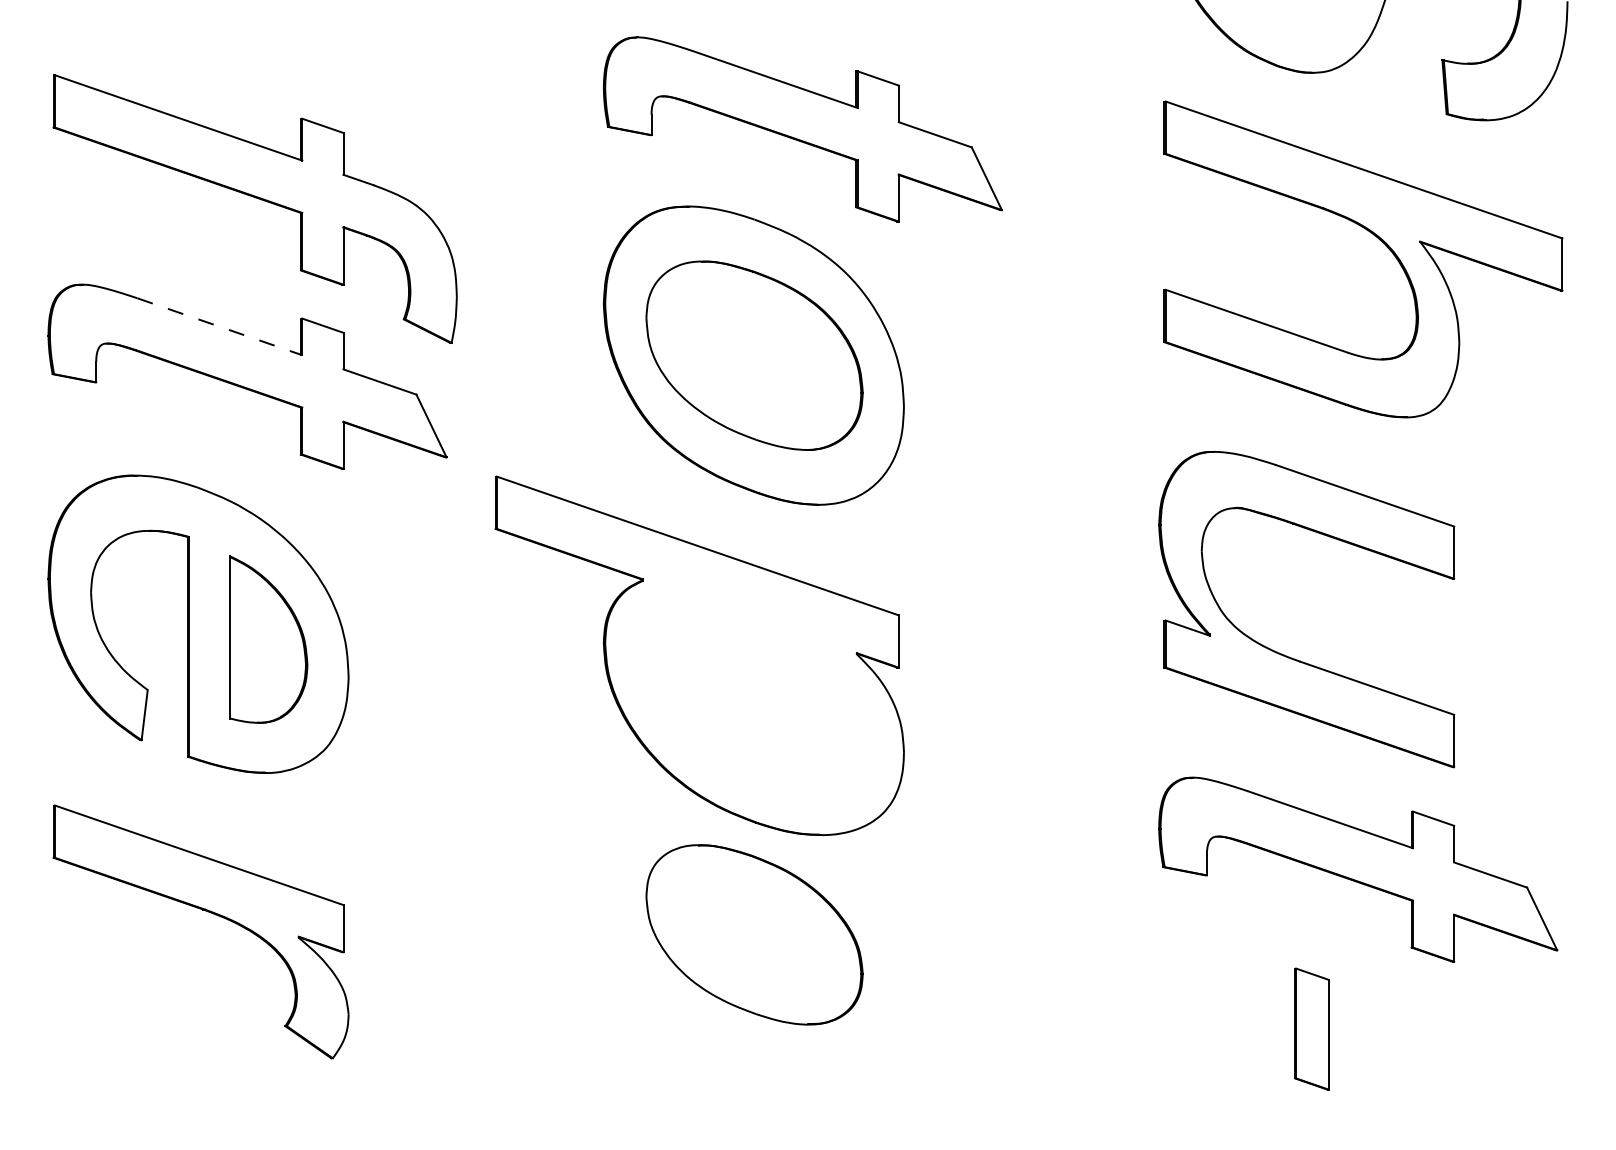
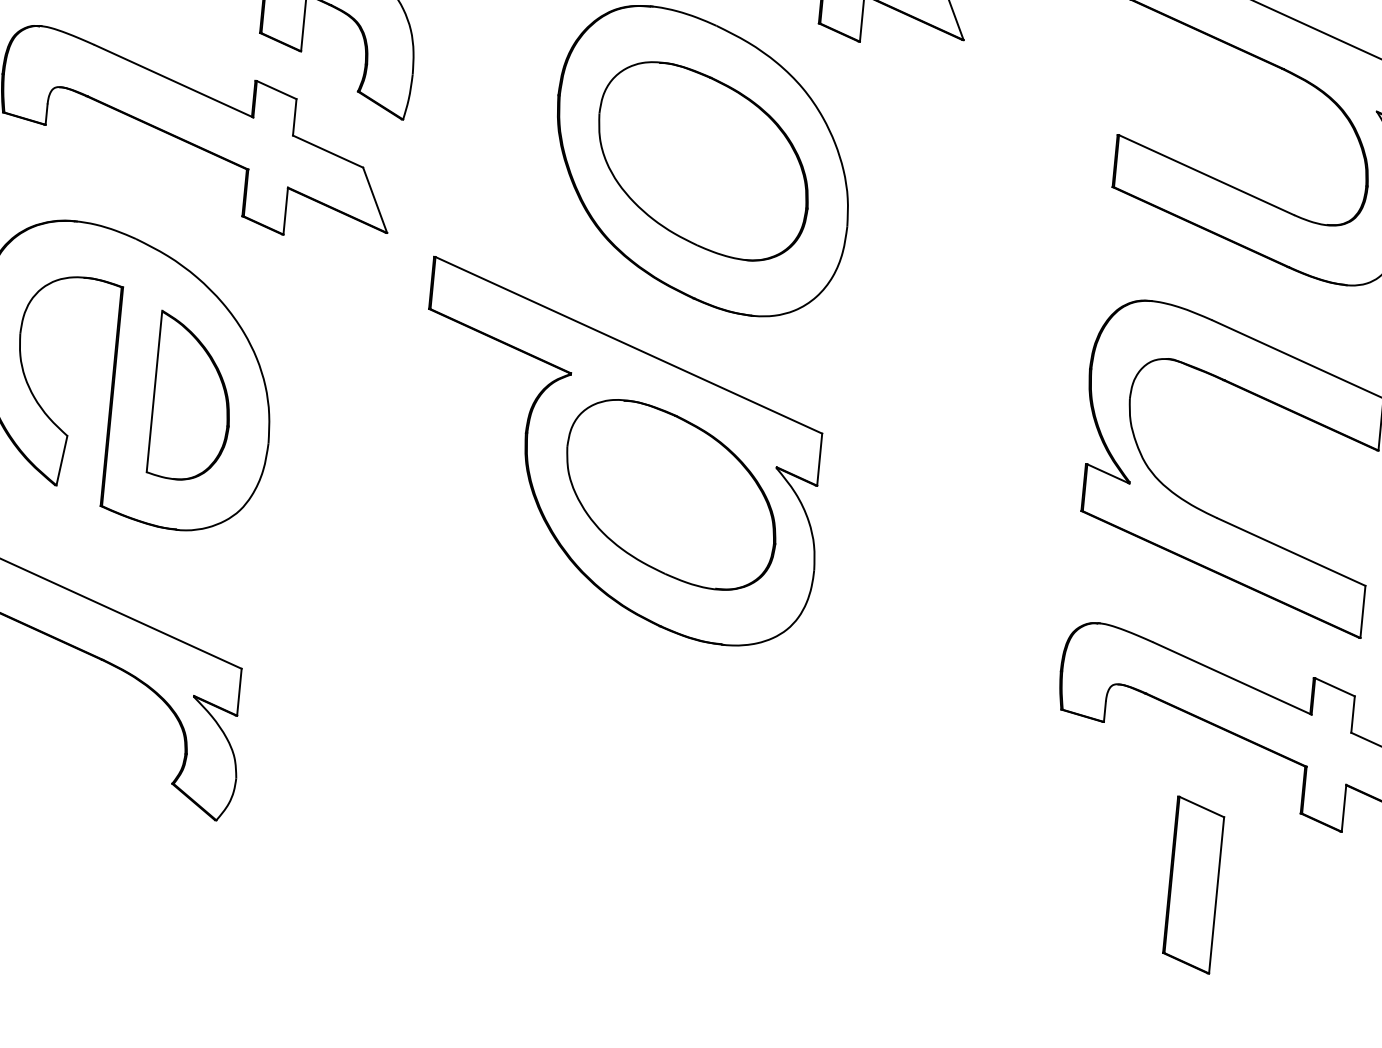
line: (220, 326) -> (174, 81), dashed -> solid
part: (754, 934) -> (671, 494), moved
part: (1311, 1028) -> (1193, 884), size x1.43

